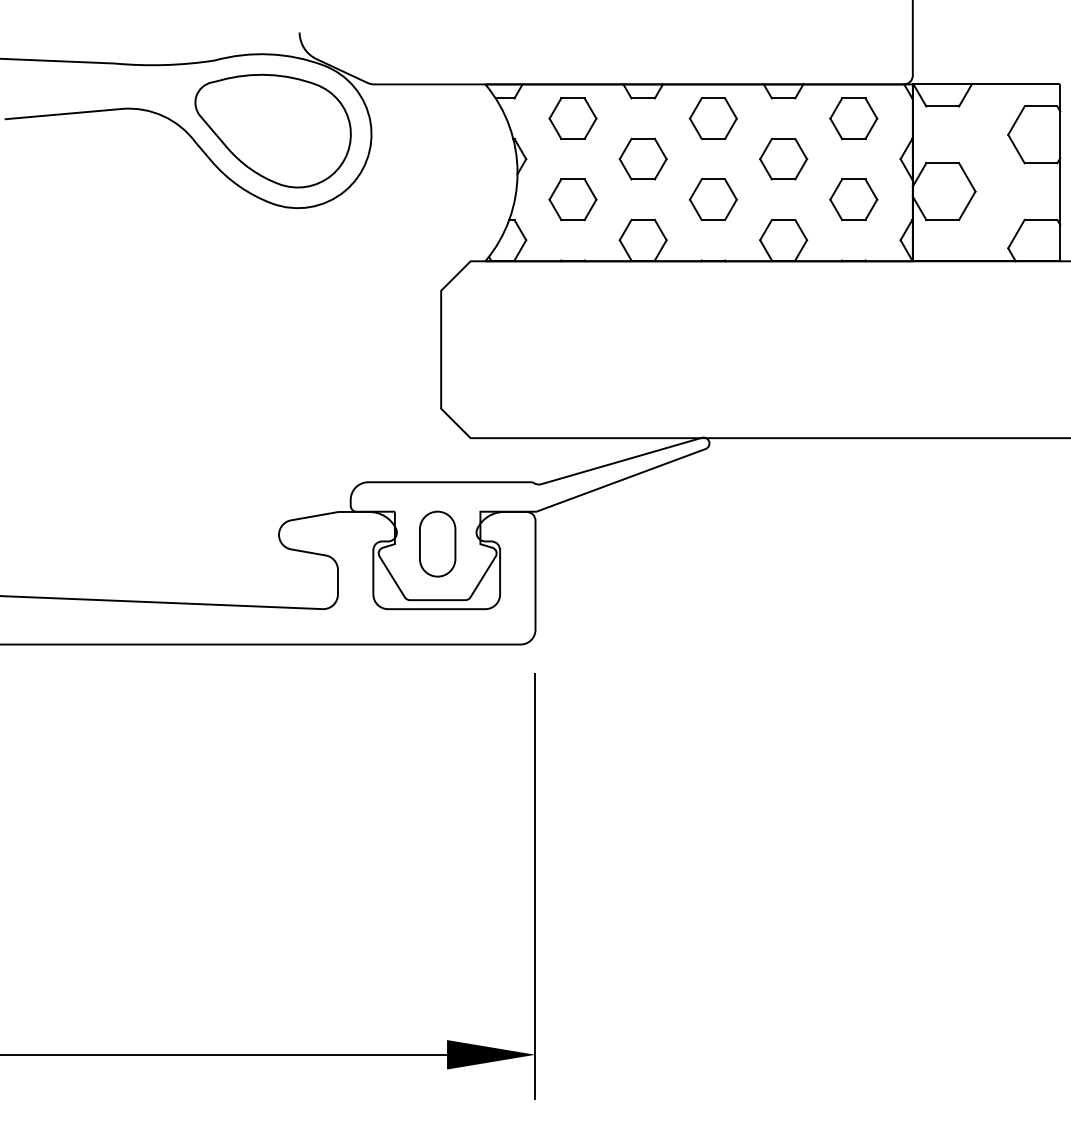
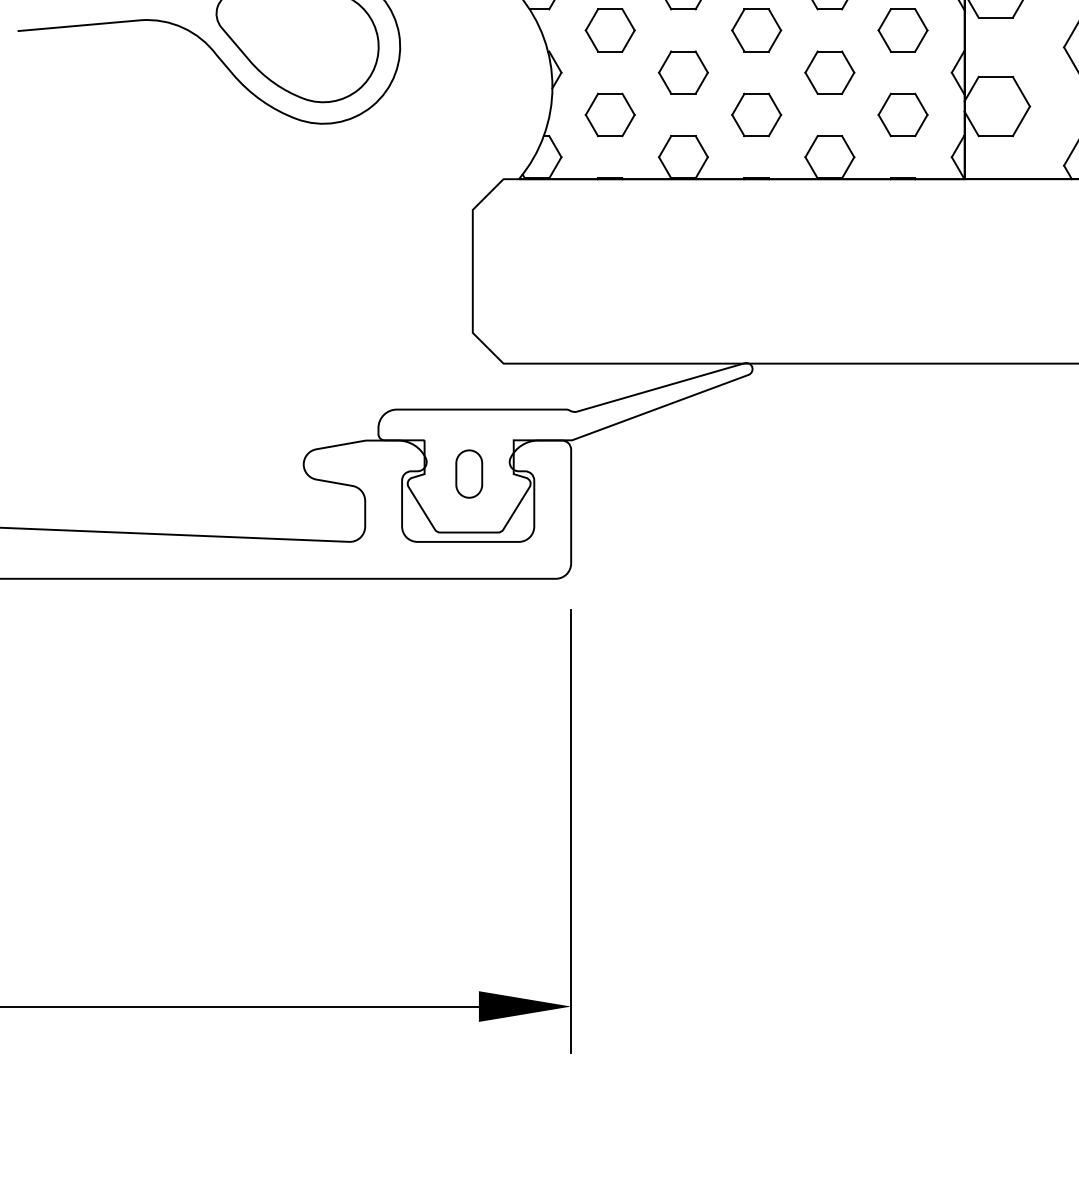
part: (437, 543) -> (468, 473), size x0.7

